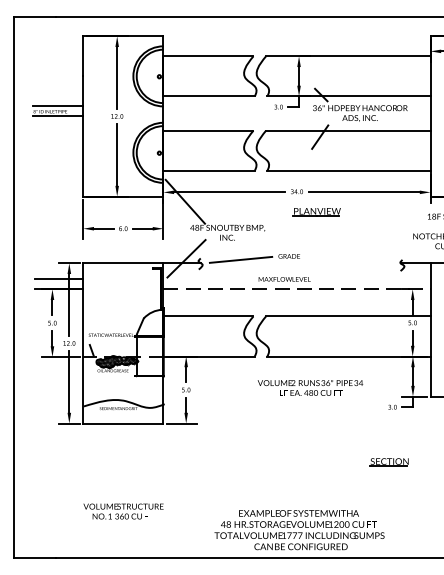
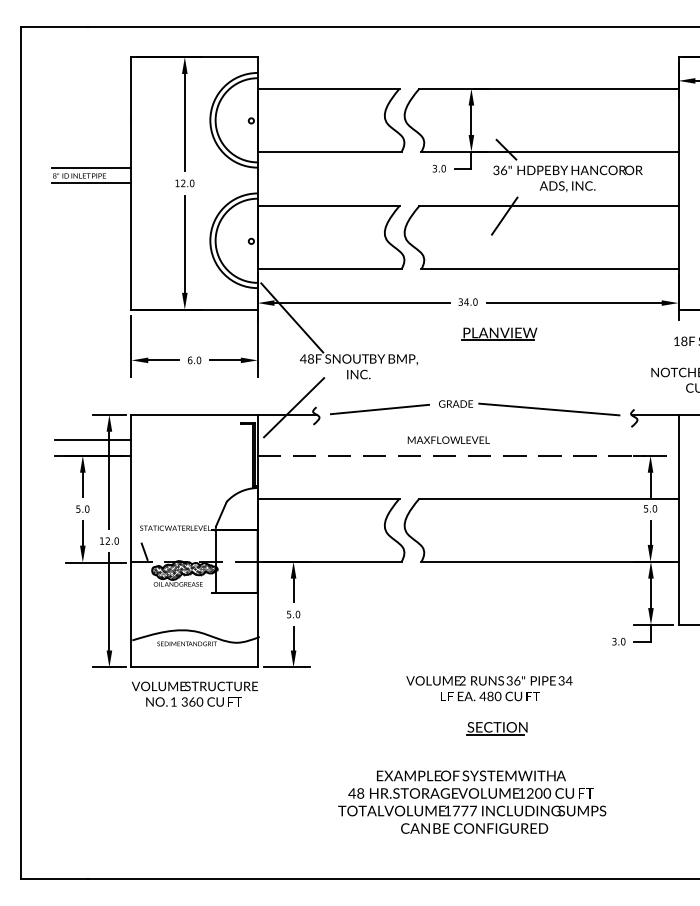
line: (348, 259) -> (549, 408), added
text: (310, 387) -> (489, 687), moved
part: (388, 462) -> (495, 728), moved
text: (123, 511) -> (194, 694), moved
text: (299, 530) -> (472, 802), moved

